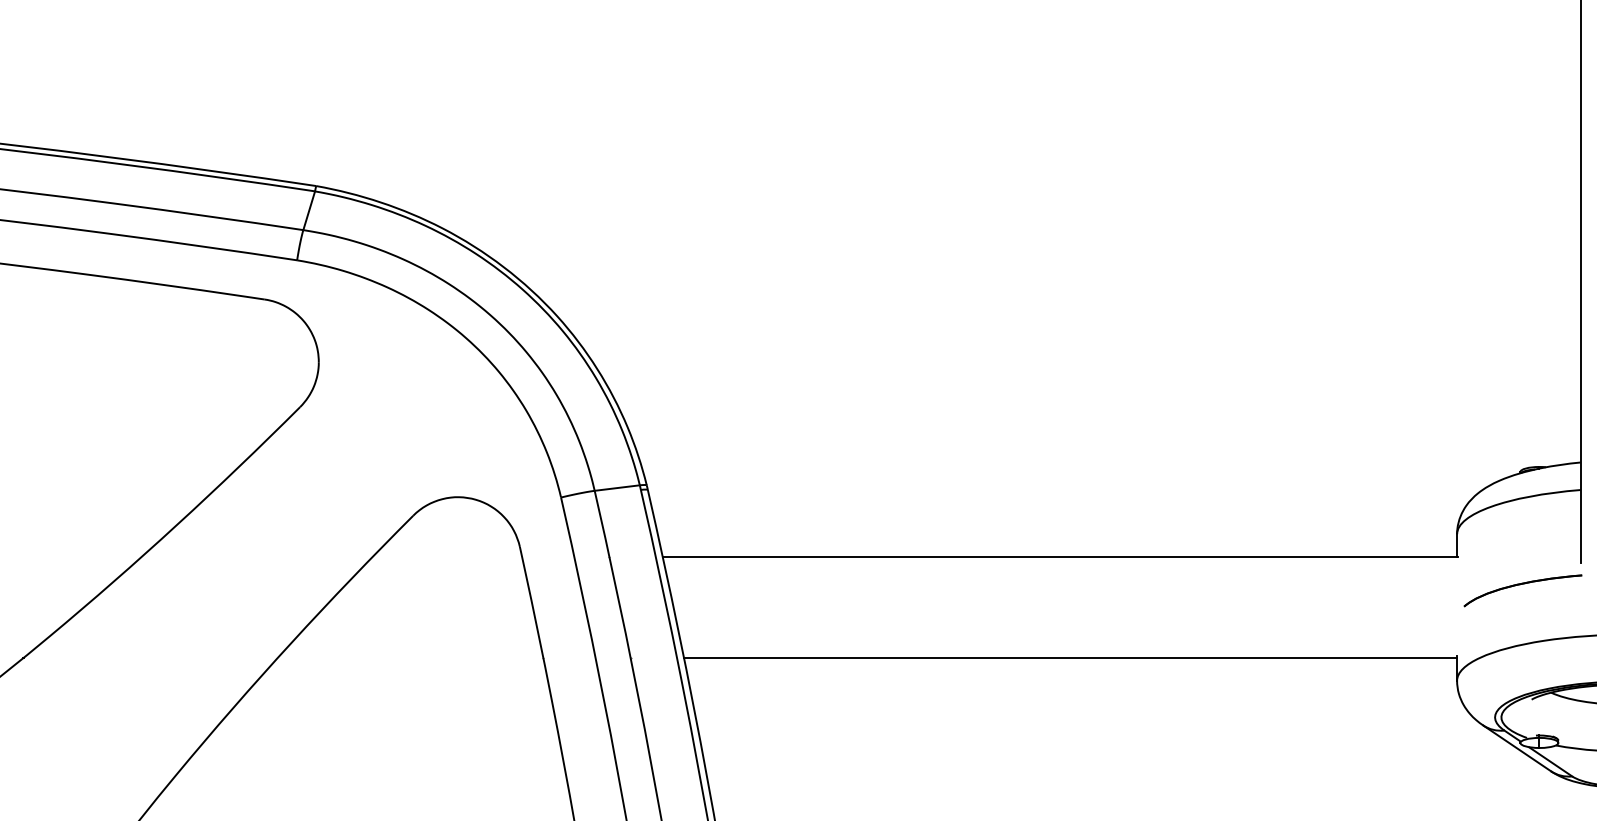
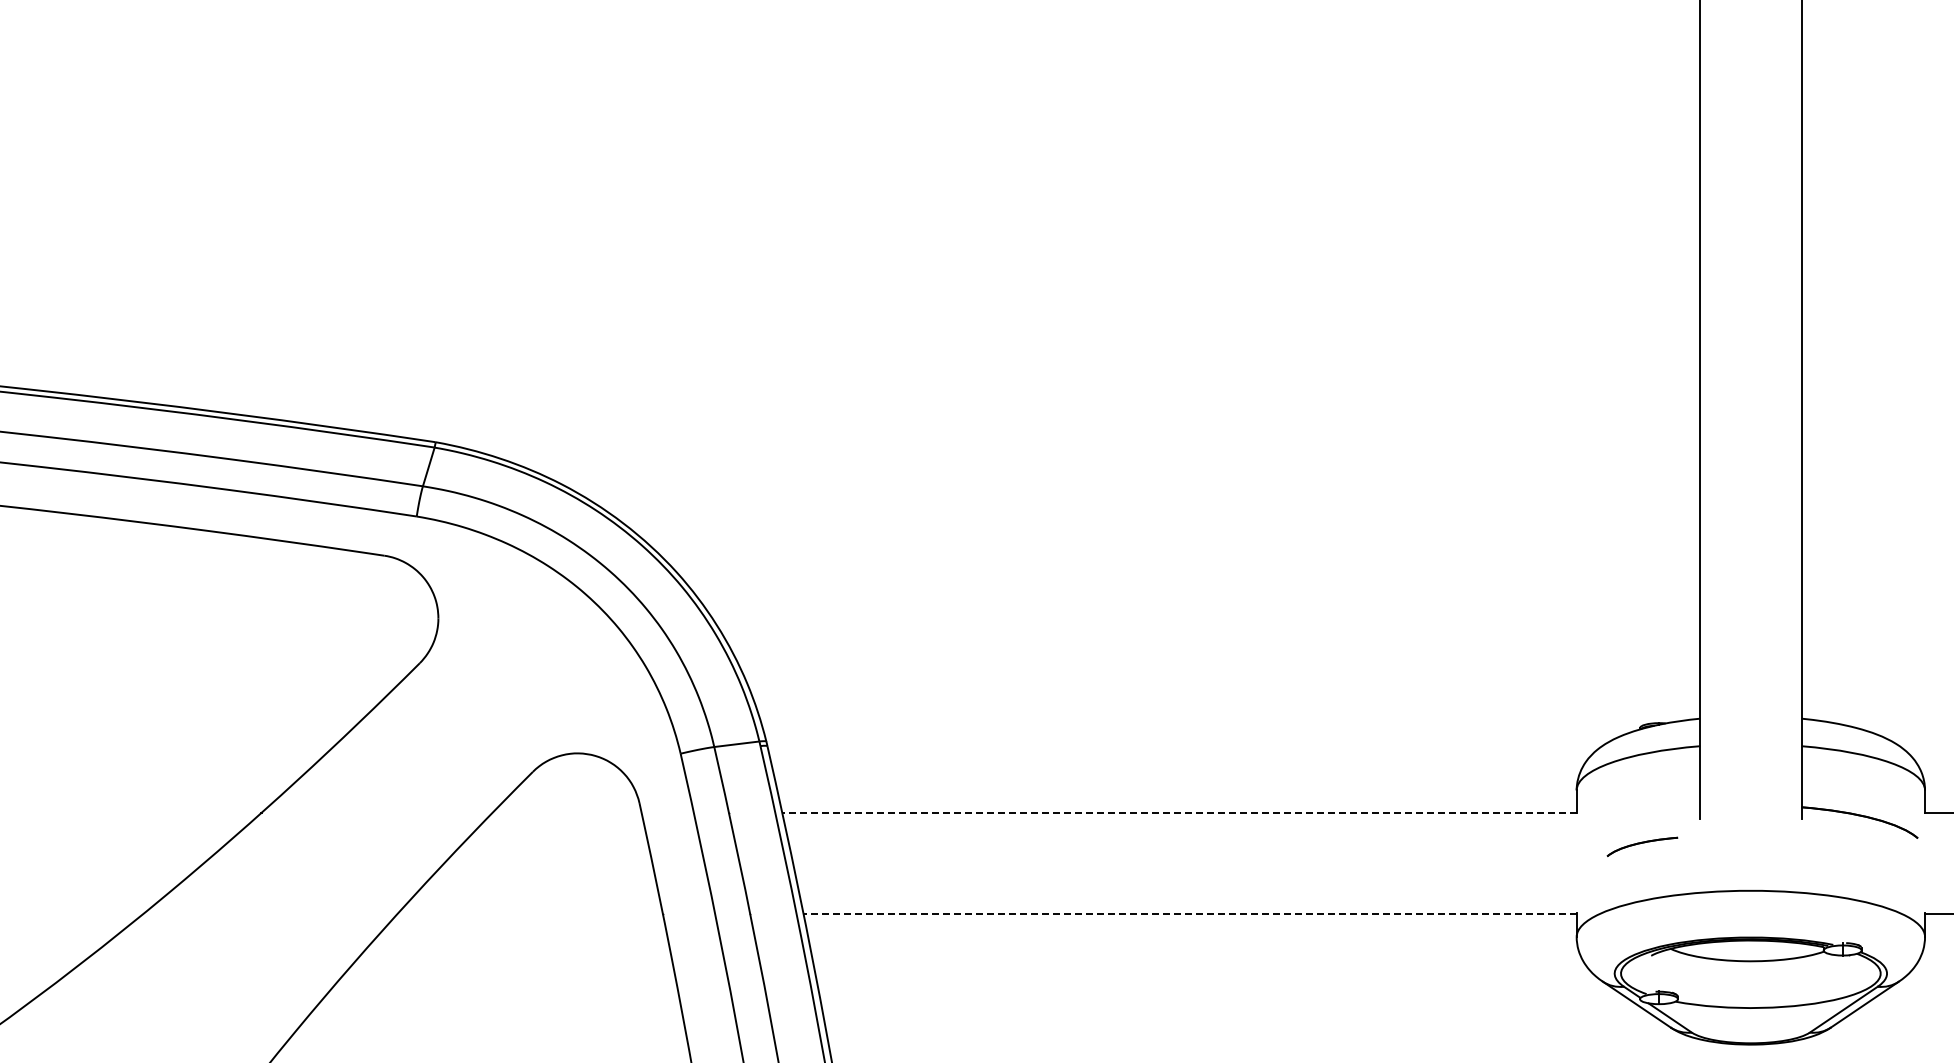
line: (1059, 557) -> (1179, 813), solid -> dashed
part: (1522, 590) -> (1642, 846), size x0.6
line: (1070, 658) -> (1190, 914), solid -> dashed

